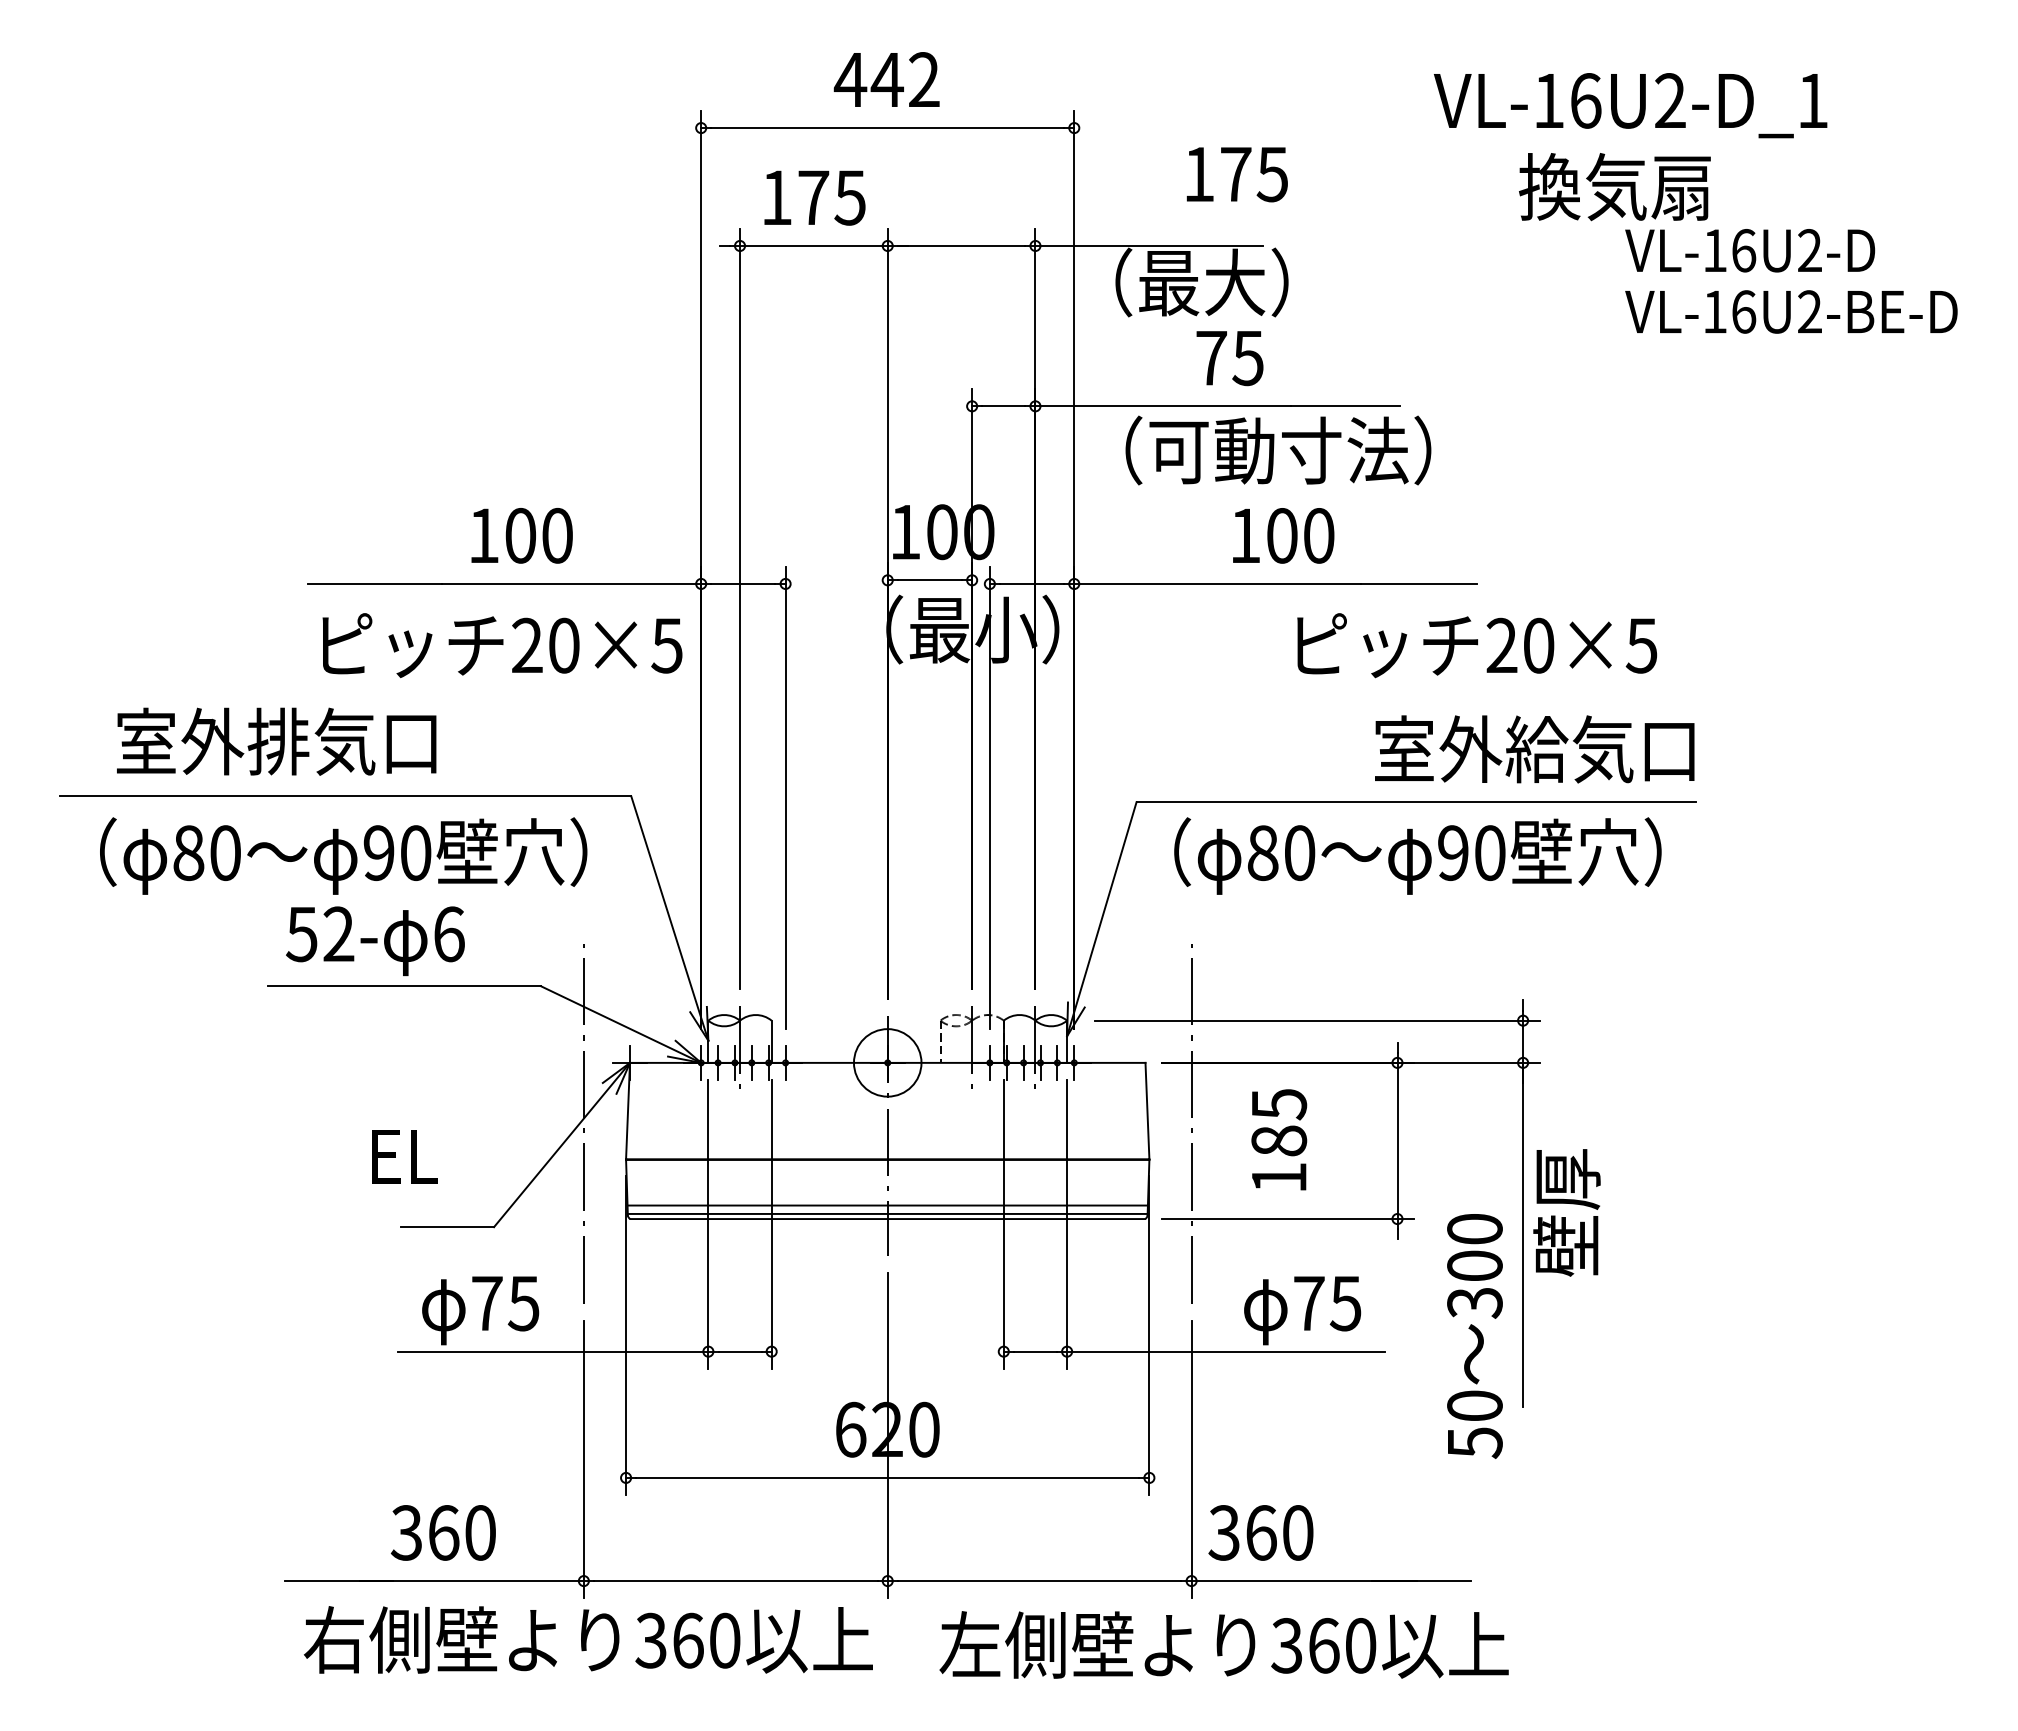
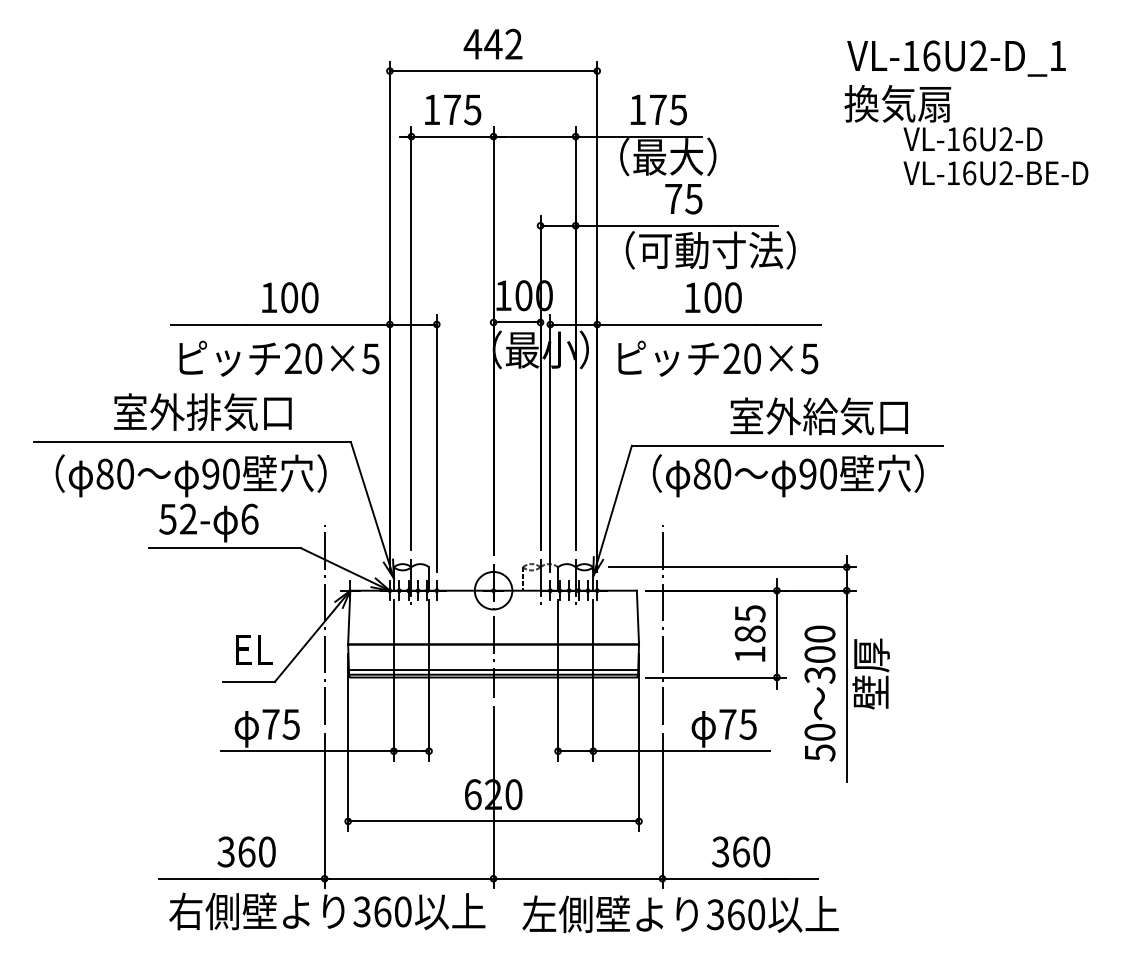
text: (1630, 105) -> (956, 58), moved
text: (1236, 173) -> (658, 109), moved
text: (1477, 645) -> (718, 358), moved
text: (275, 740) -> (202, 411), moved
text: (1533, 749) -> (818, 416), moved
text: (1277, 1139) -> (749, 633), moved
text: (405, 1156) -> (254, 649), moved
text: (1474, 1335) -> (819, 693), moved
text: (1261, 1532) -> (741, 851), moved

